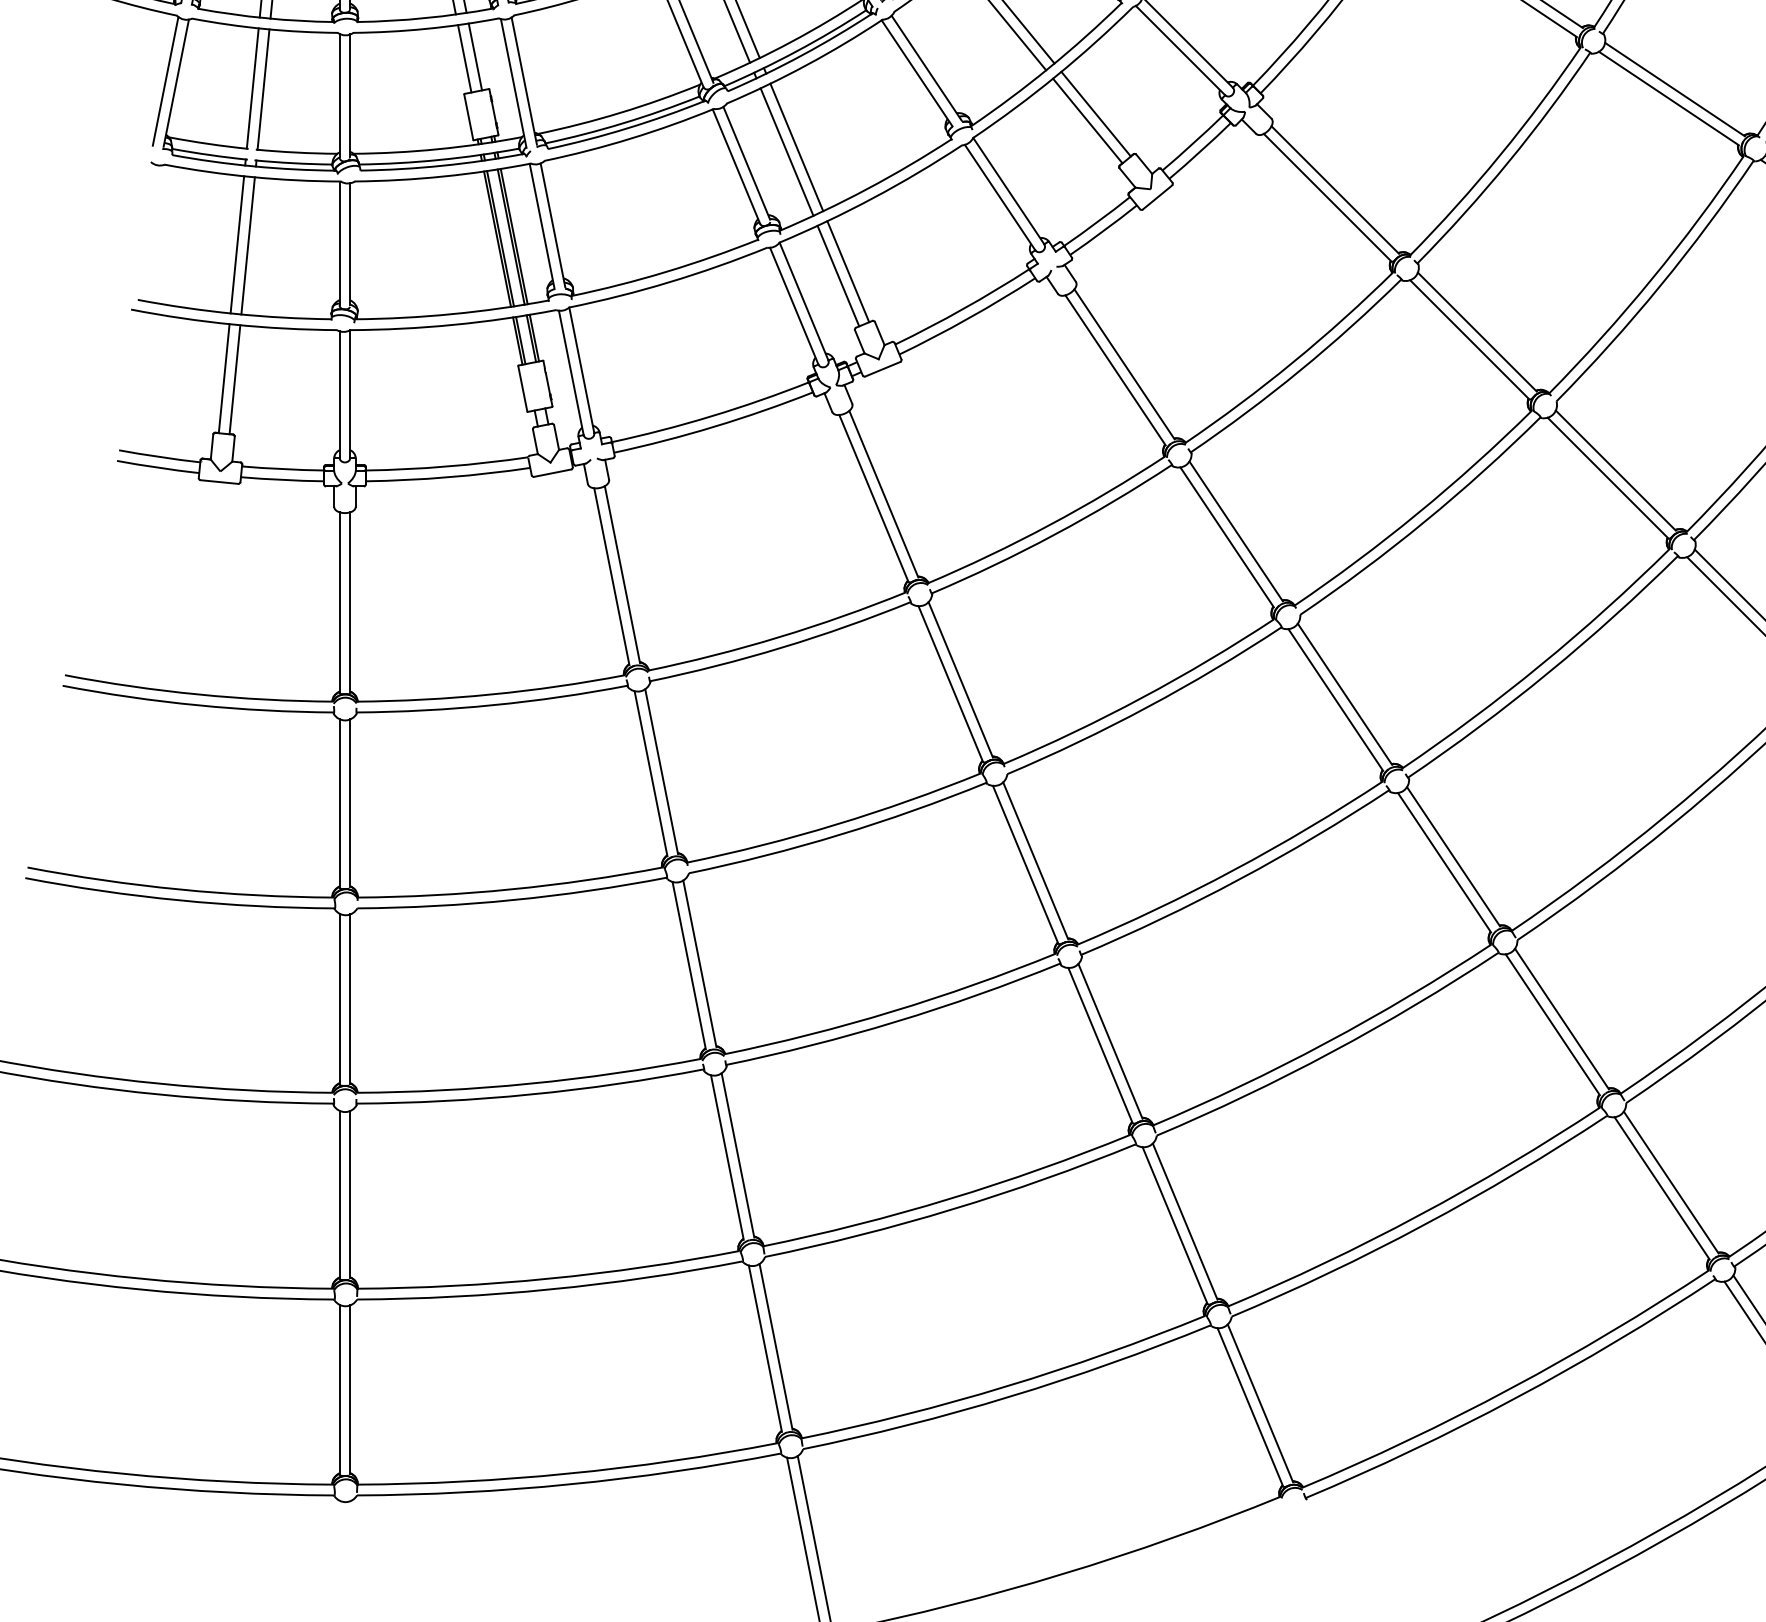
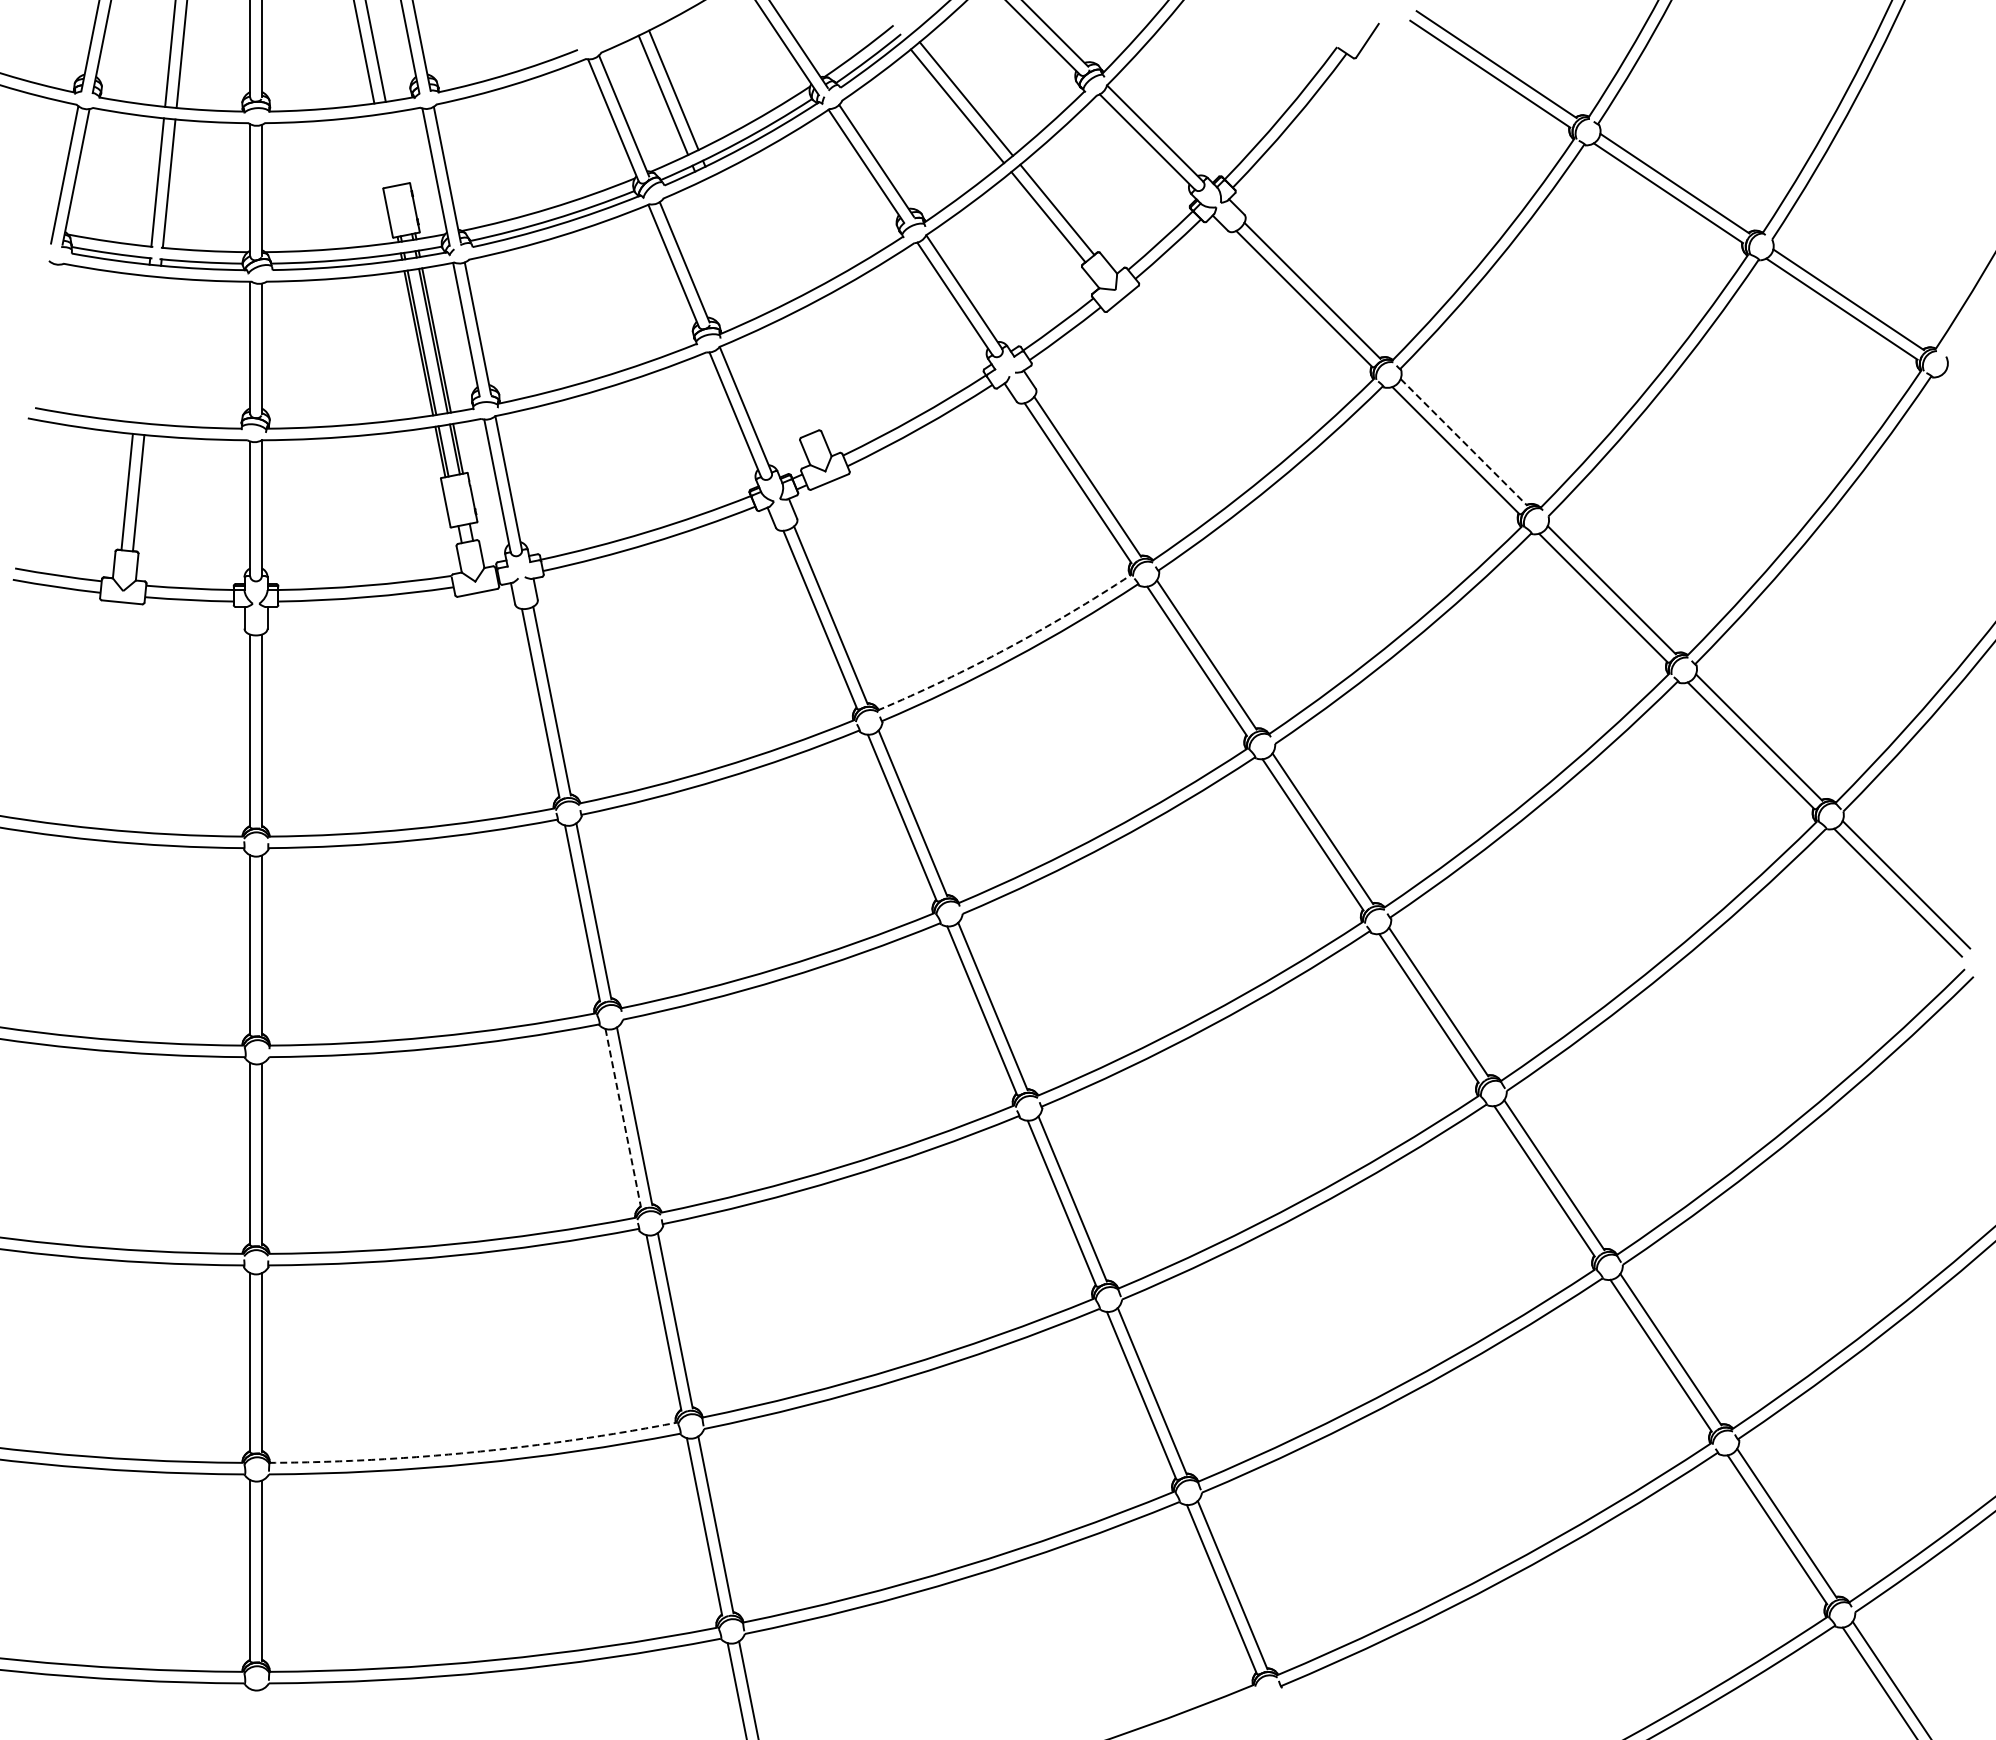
line: (475, 56) -> (395, 148), removed
line: (464, 58) -> (383, 150), removed
line: (796, 147) -> (737, 245), removed
line: (786, 152) -> (727, 250), removed
line: (237, 245) -> (141, 349), removed
line: (247, 245) -> (152, 350), removed
line: (847, 271) -> (792, 377), removed
line: (838, 275) -> (782, 382), removed
line: (1477, 332) -> (1464, 442), solid -> dashed
arc: (1049, 525) -> (1007, 648), solid -> dashed
line: (689, 965) -> (623, 1118), solid -> dashed
arc: (549, 1278) -> (474, 1452), solid -> dashed

